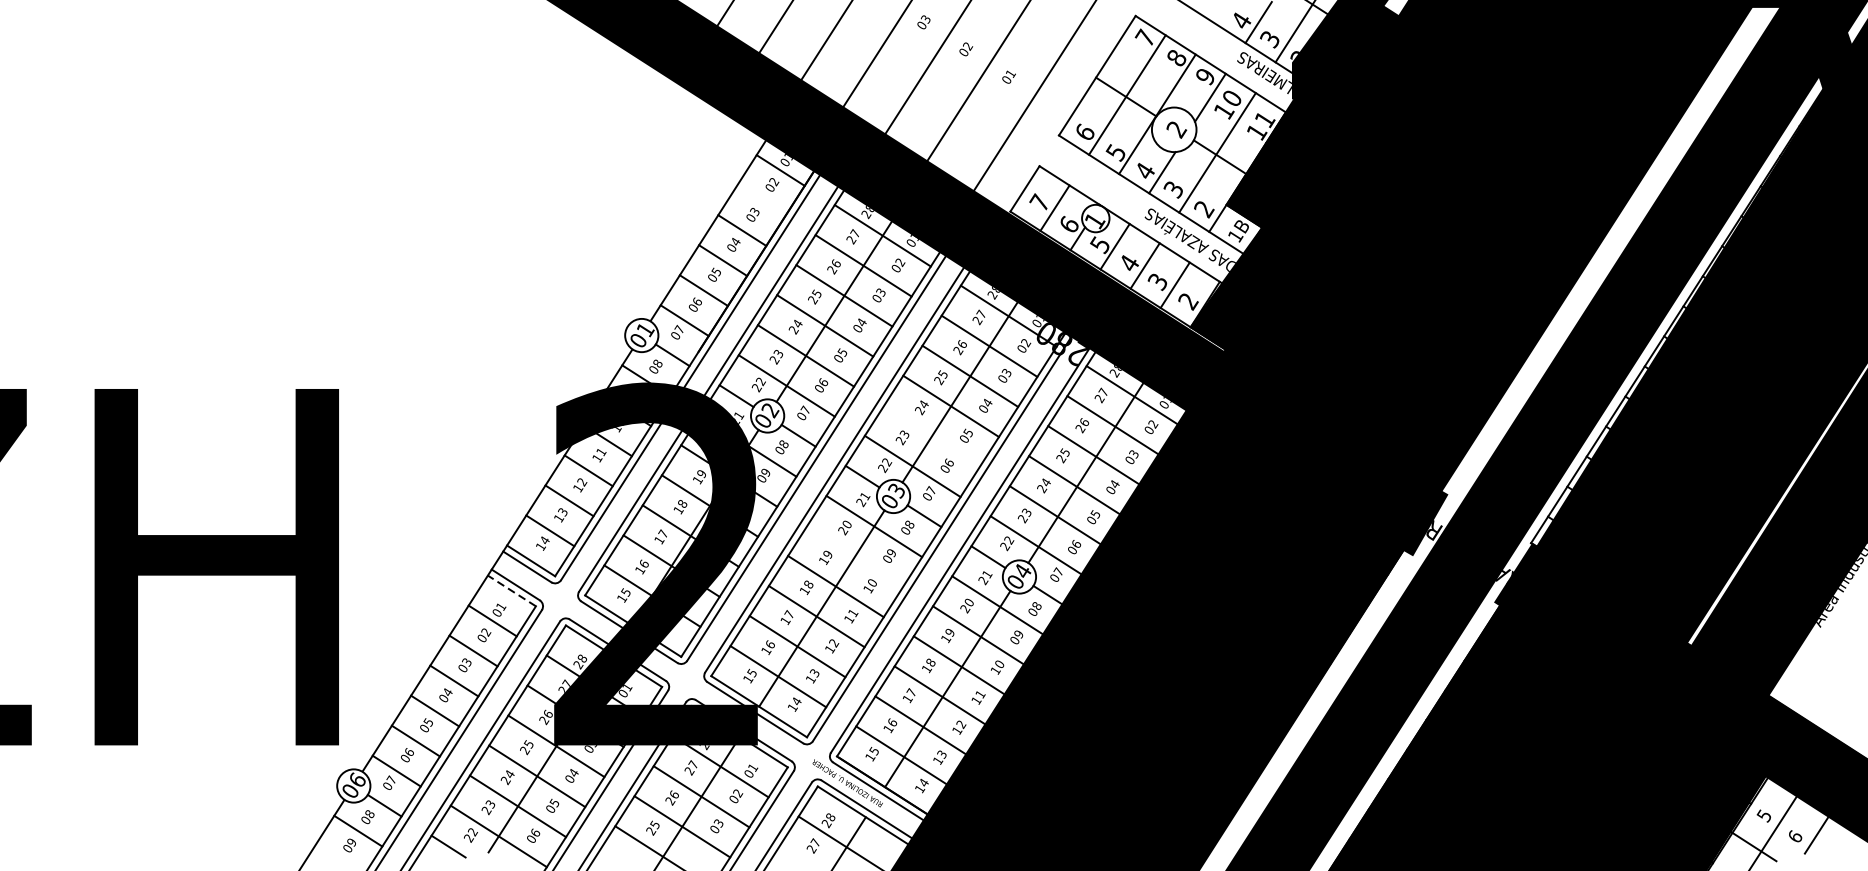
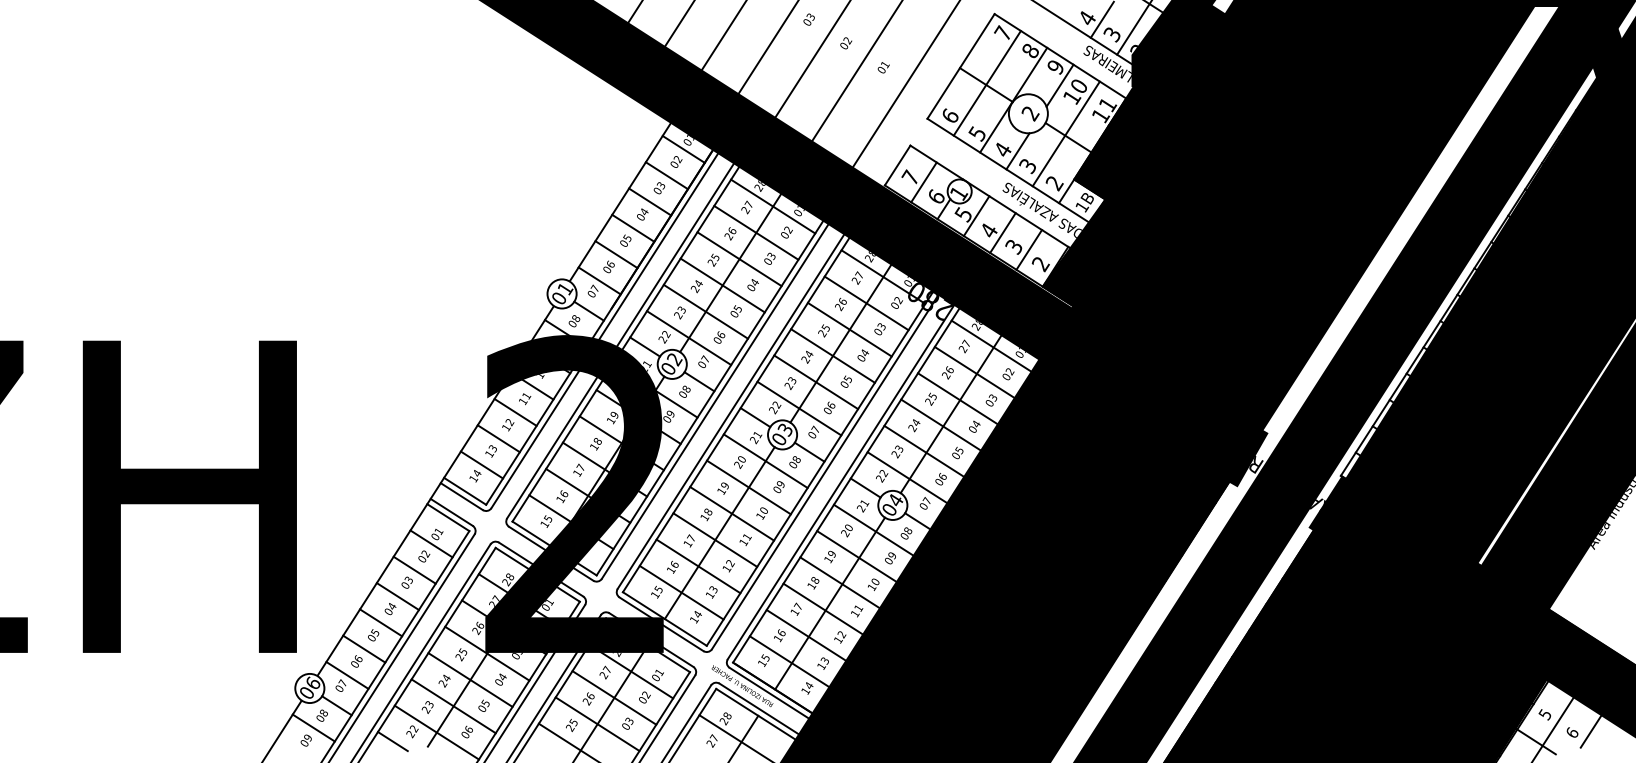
line: (761, 200) -> (666, 175), added
line: (932, 436) -> (816, 382), added
line: (854, 556) -> (748, 487), added
line: (512, 590) -> (448, 517), dashed -> solid

